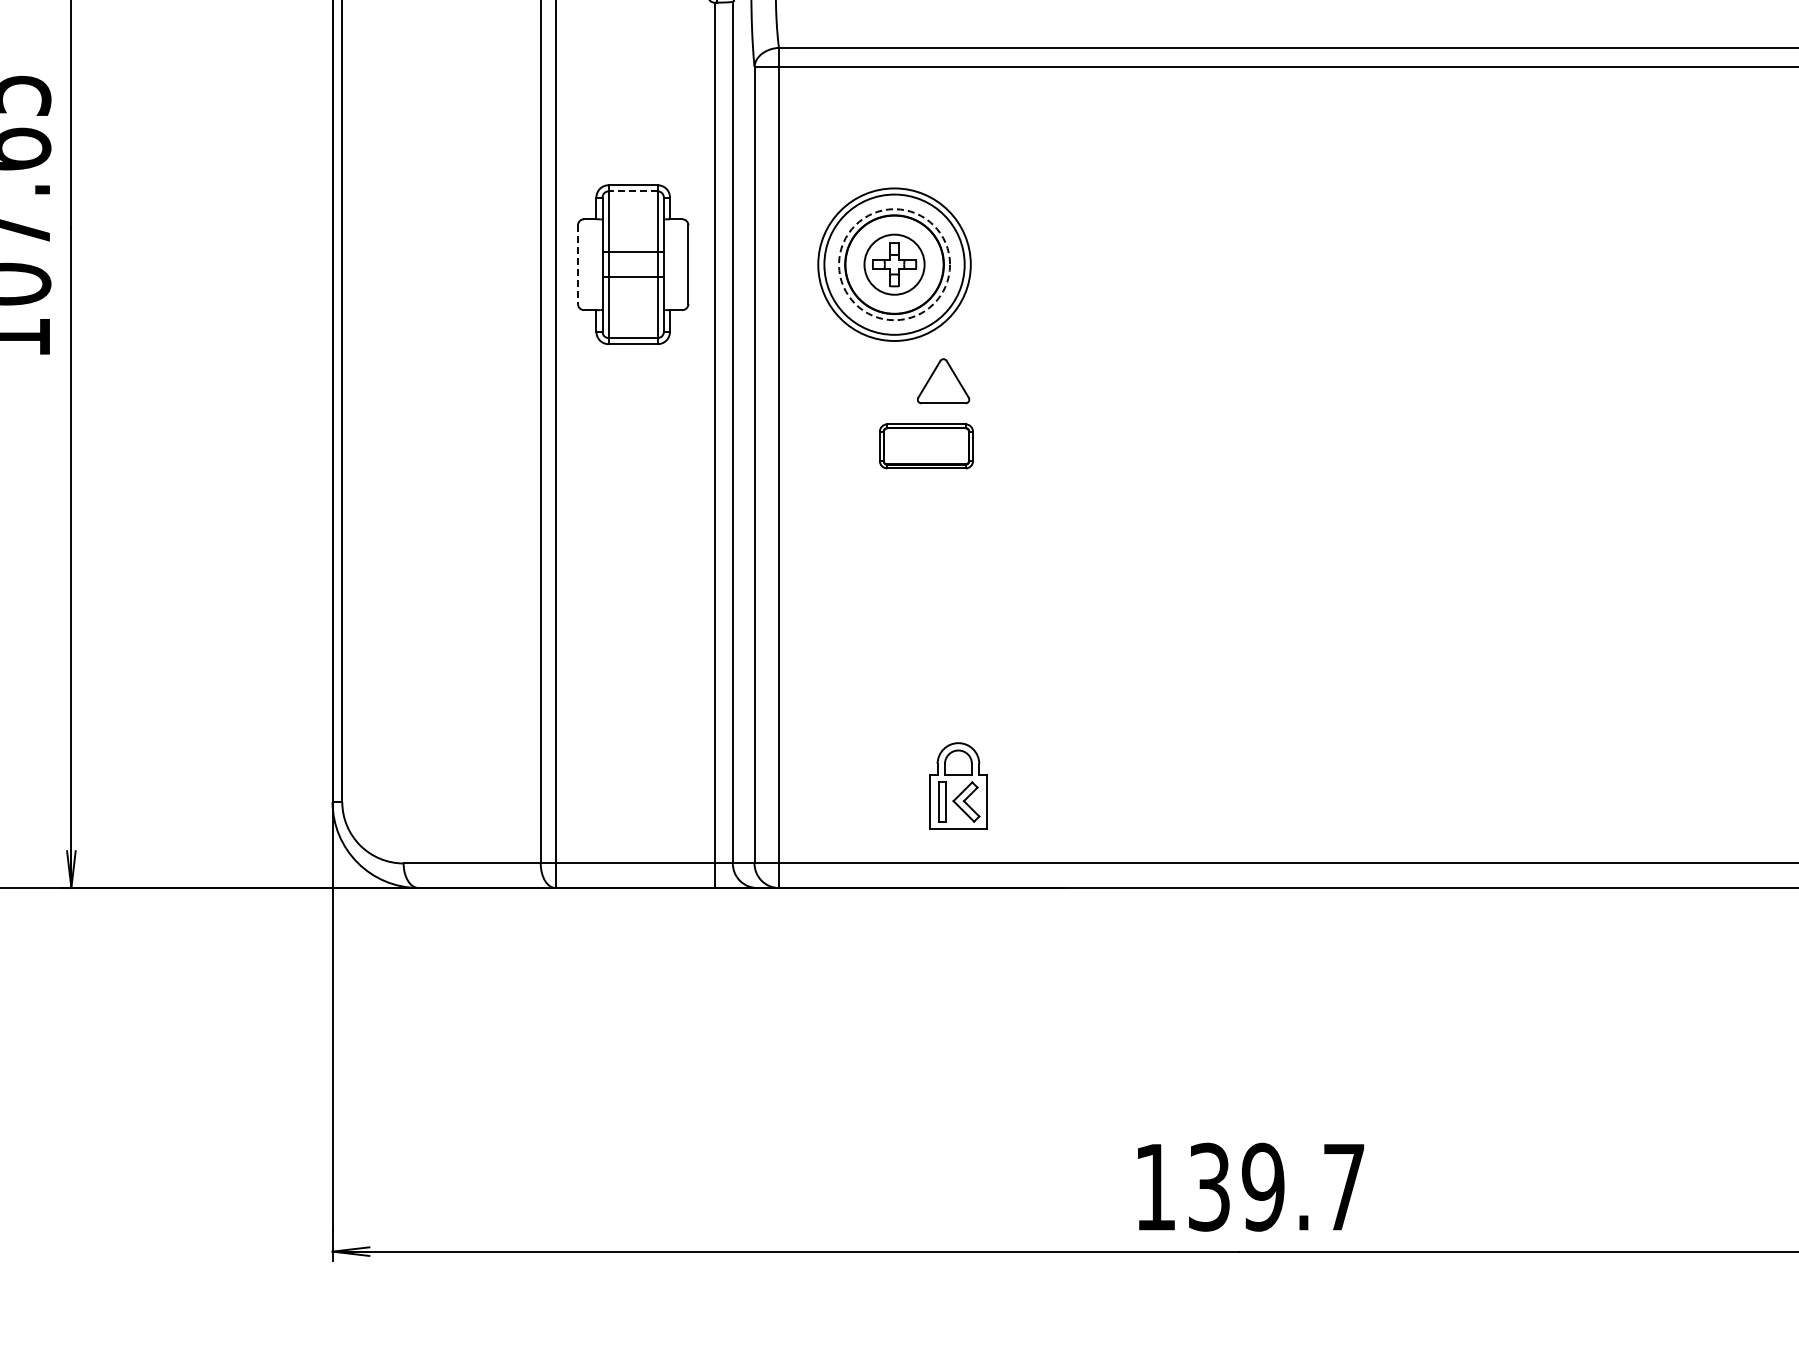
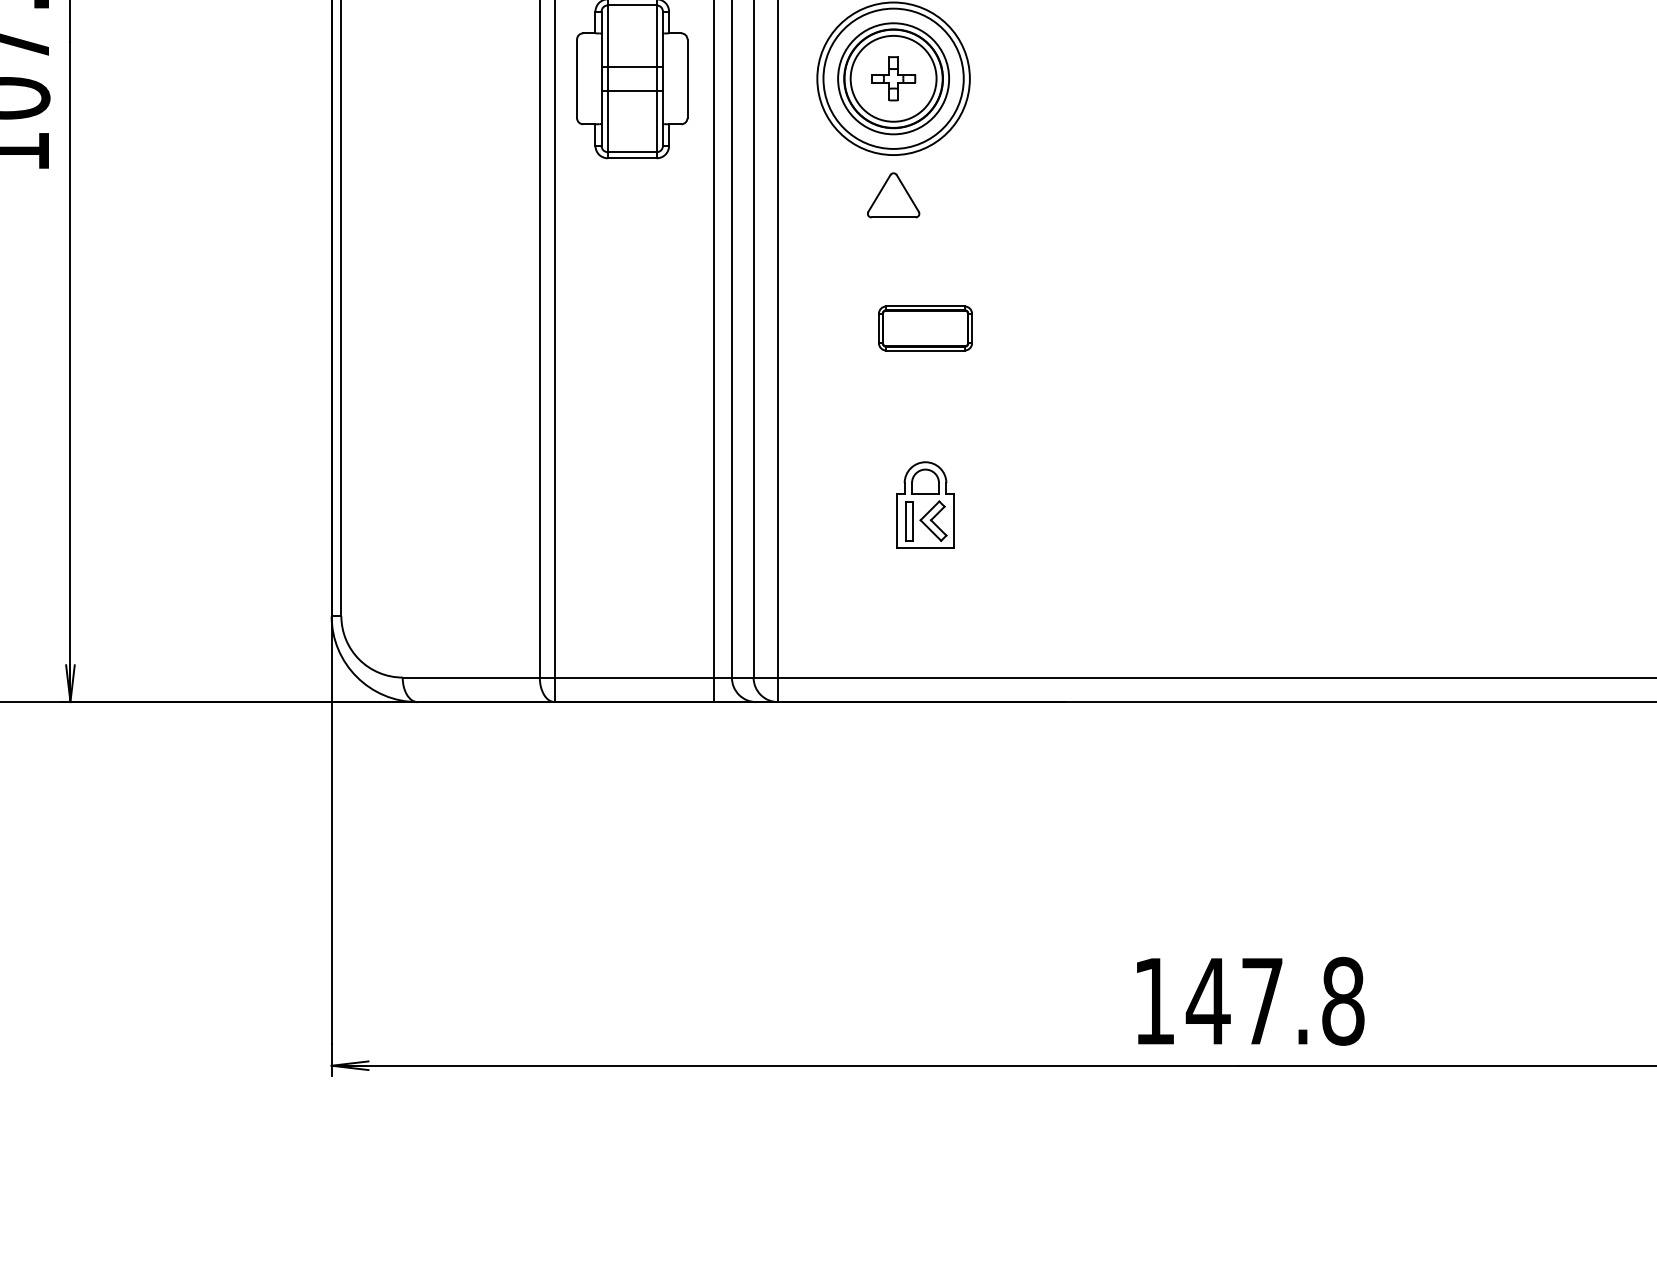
line: (633, 191) -> (632, 5), dashed -> solid
circle: (894, 264) -> (893, 78), dashed -> solid
circle: (894, 264) -> (893, 78), size x1.43
line: (578, 265) -> (577, 79), dashed -> solid
part: (943, 381) -> (893, 195), moved
part: (926, 446) -> (925, 328), moved
part: (958, 785) -> (925, 504), moved
text: (1275, 1186) -> (1274, 1000), 139.7 -> 147.8

